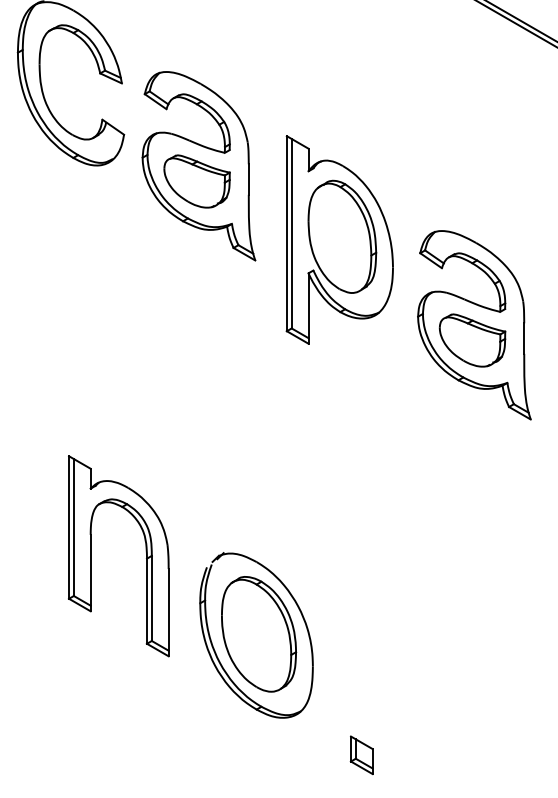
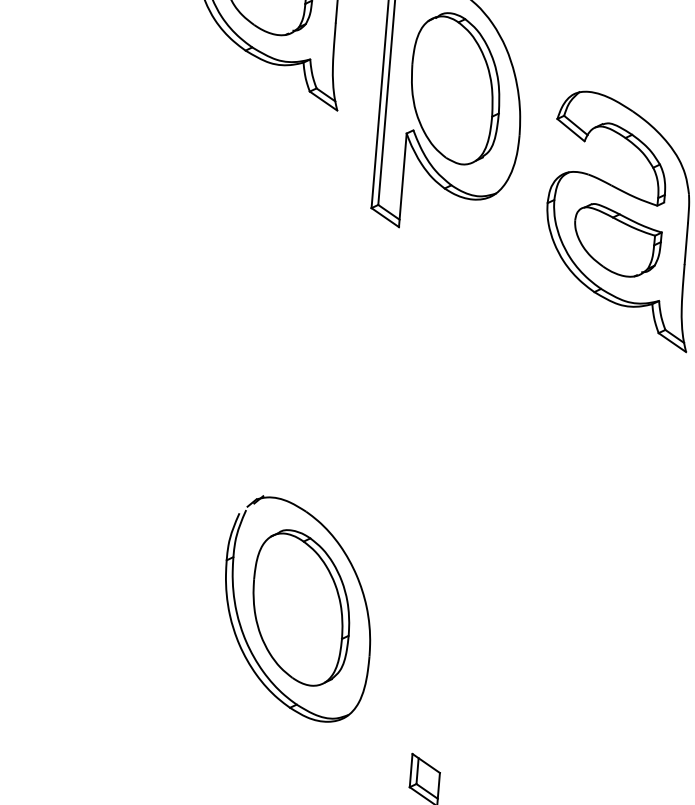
part: (91, 556) -> (87, 486), removed

